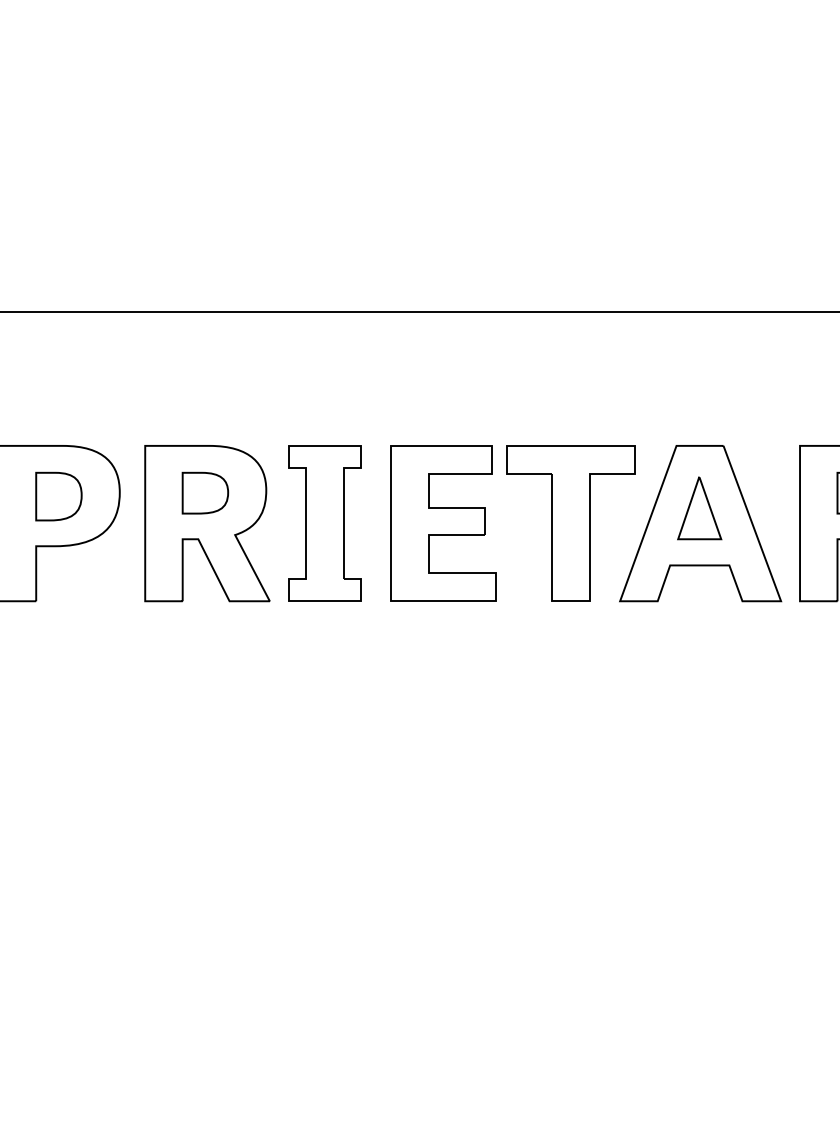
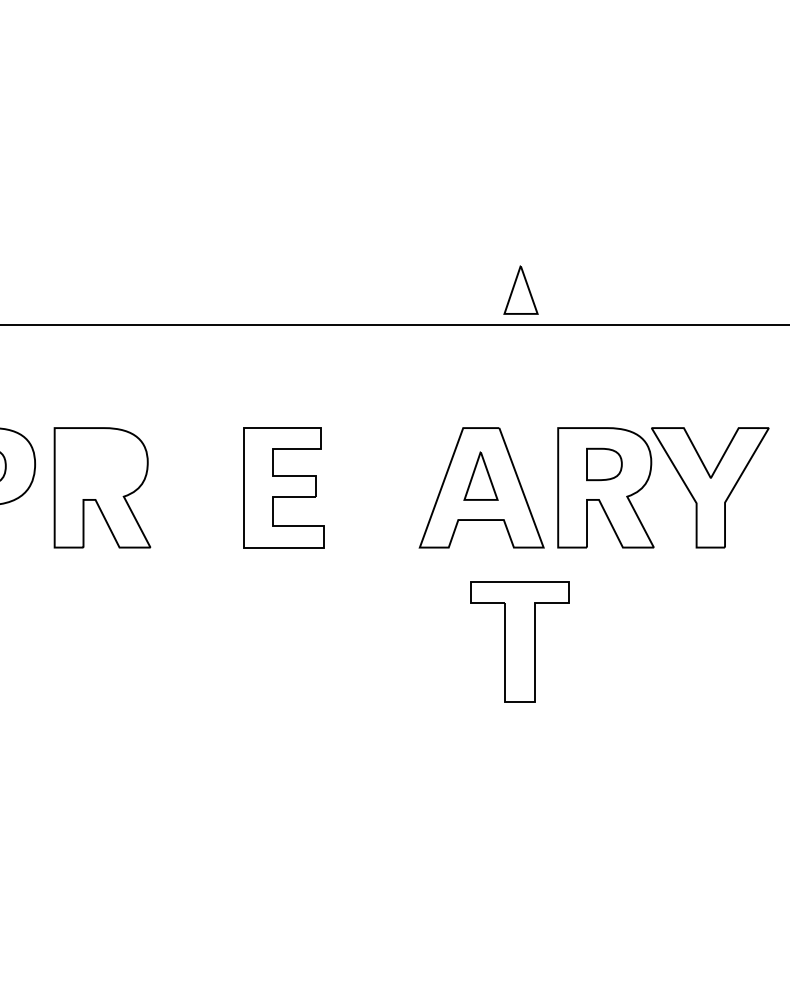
part: (751, 265) -> (520, 289), added
part: (204, 493) -> (100, 464), removed
part: (324, 523) -> (192, 487), removed
part: (570, 523) -> (519, 641), moved

